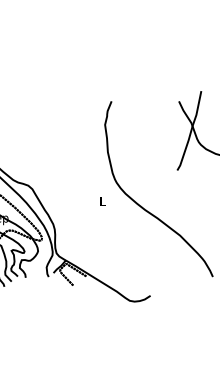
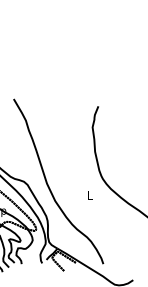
curve: (56, 190) -> (49, 186), added

